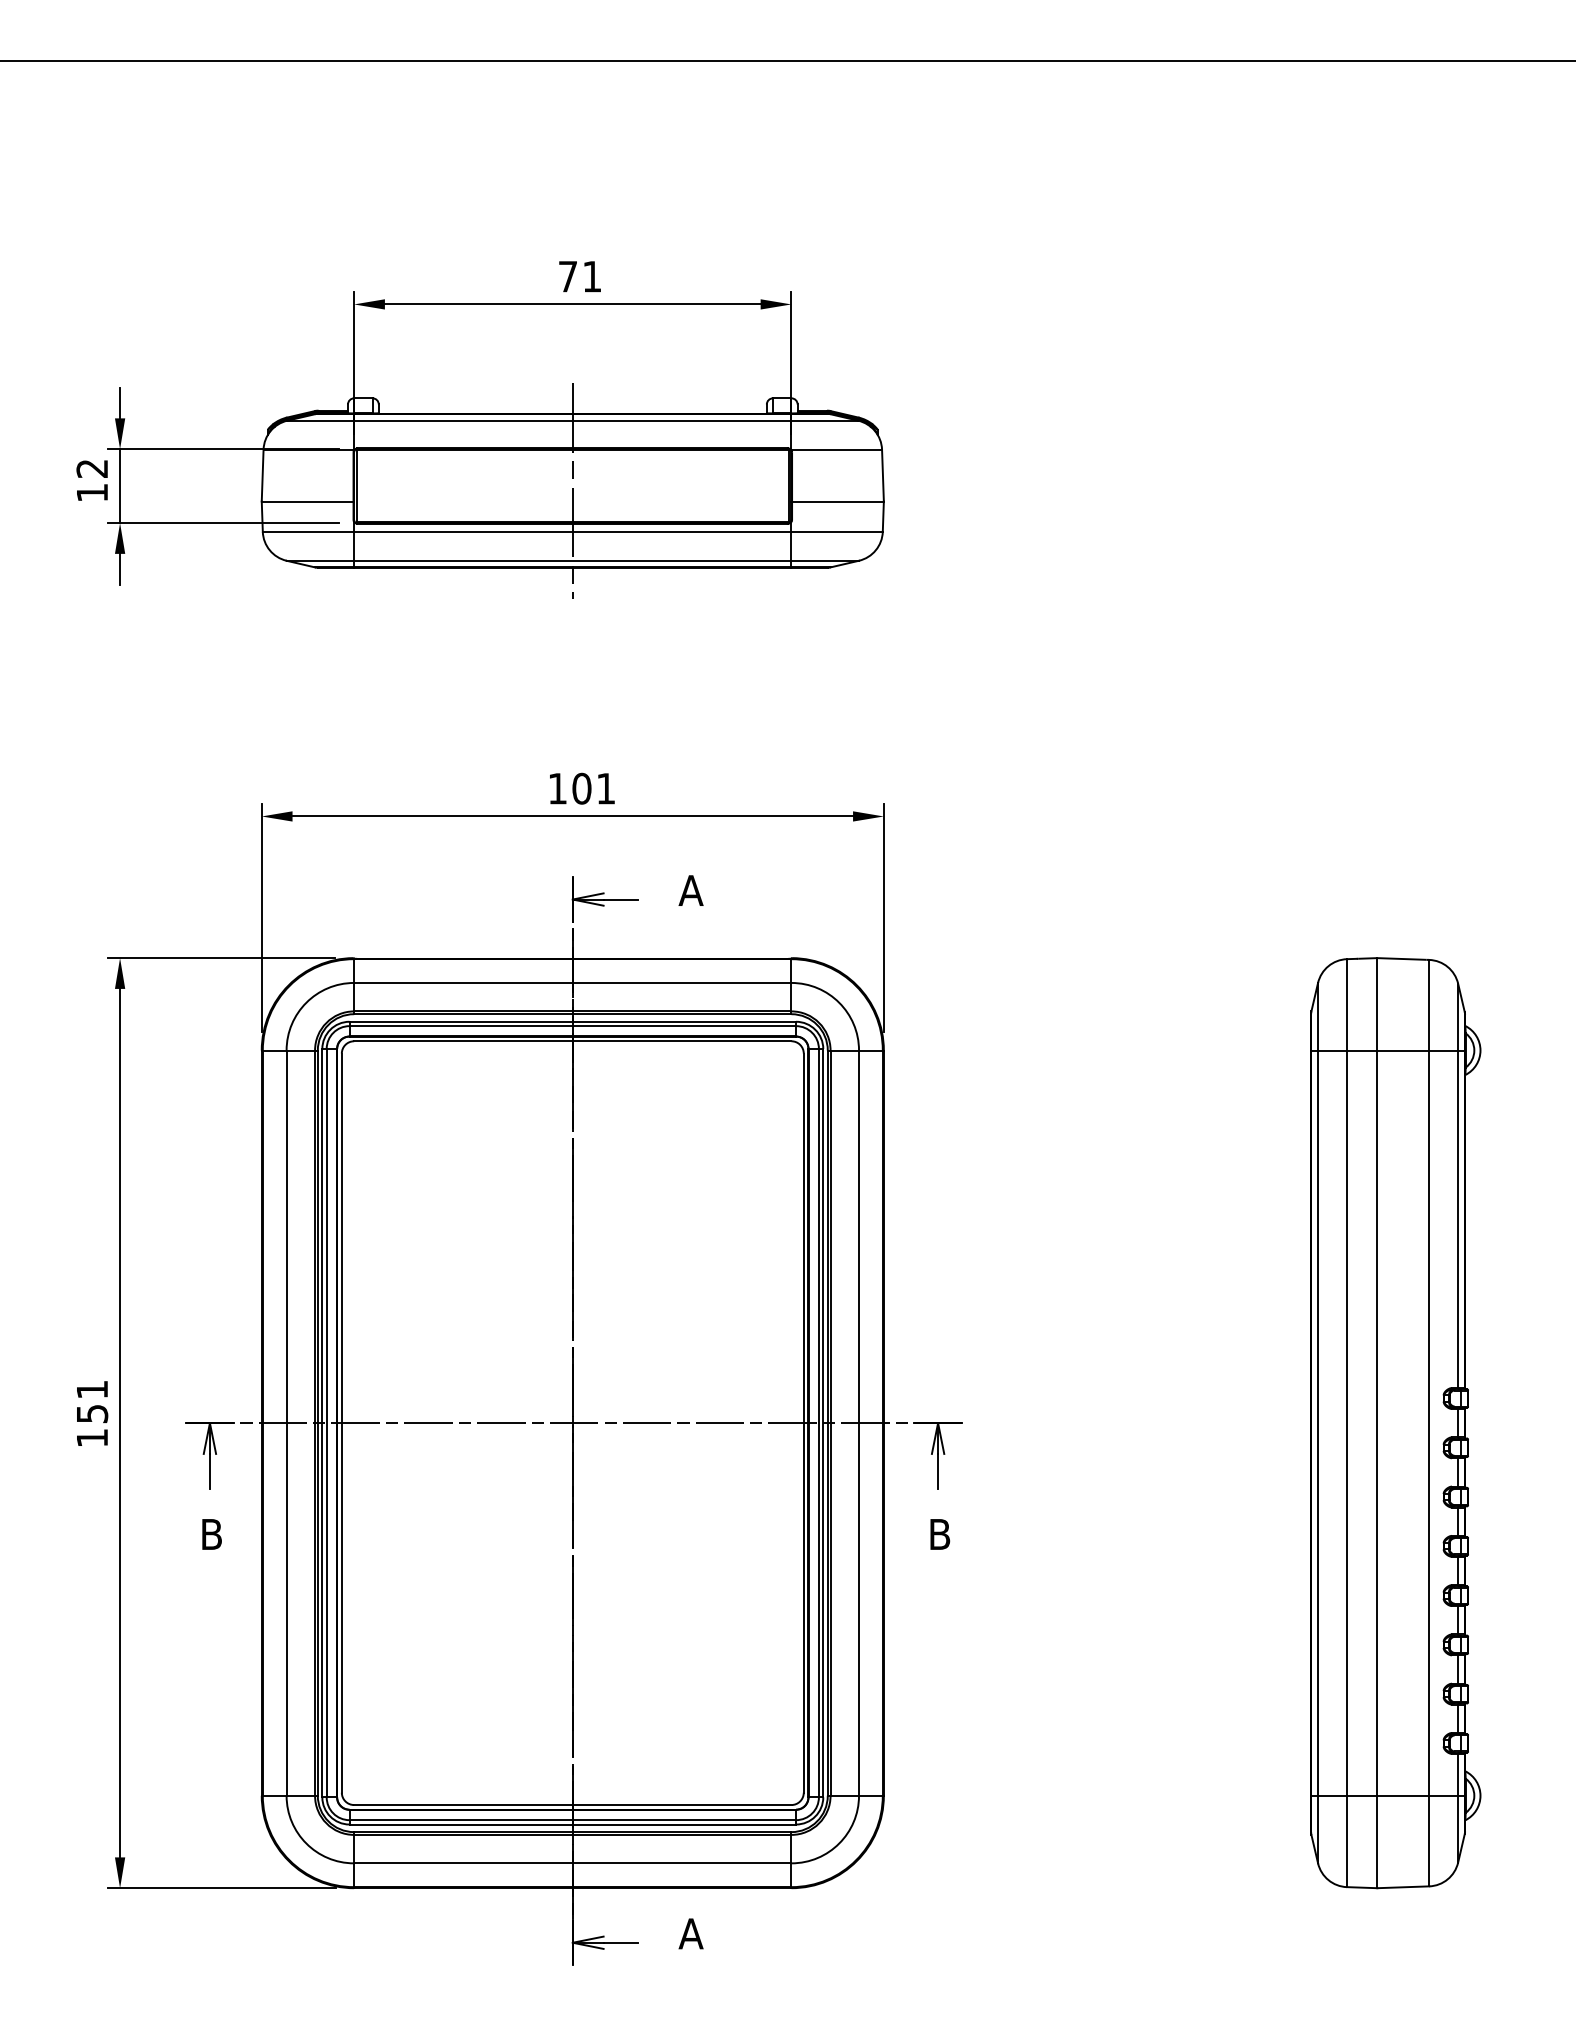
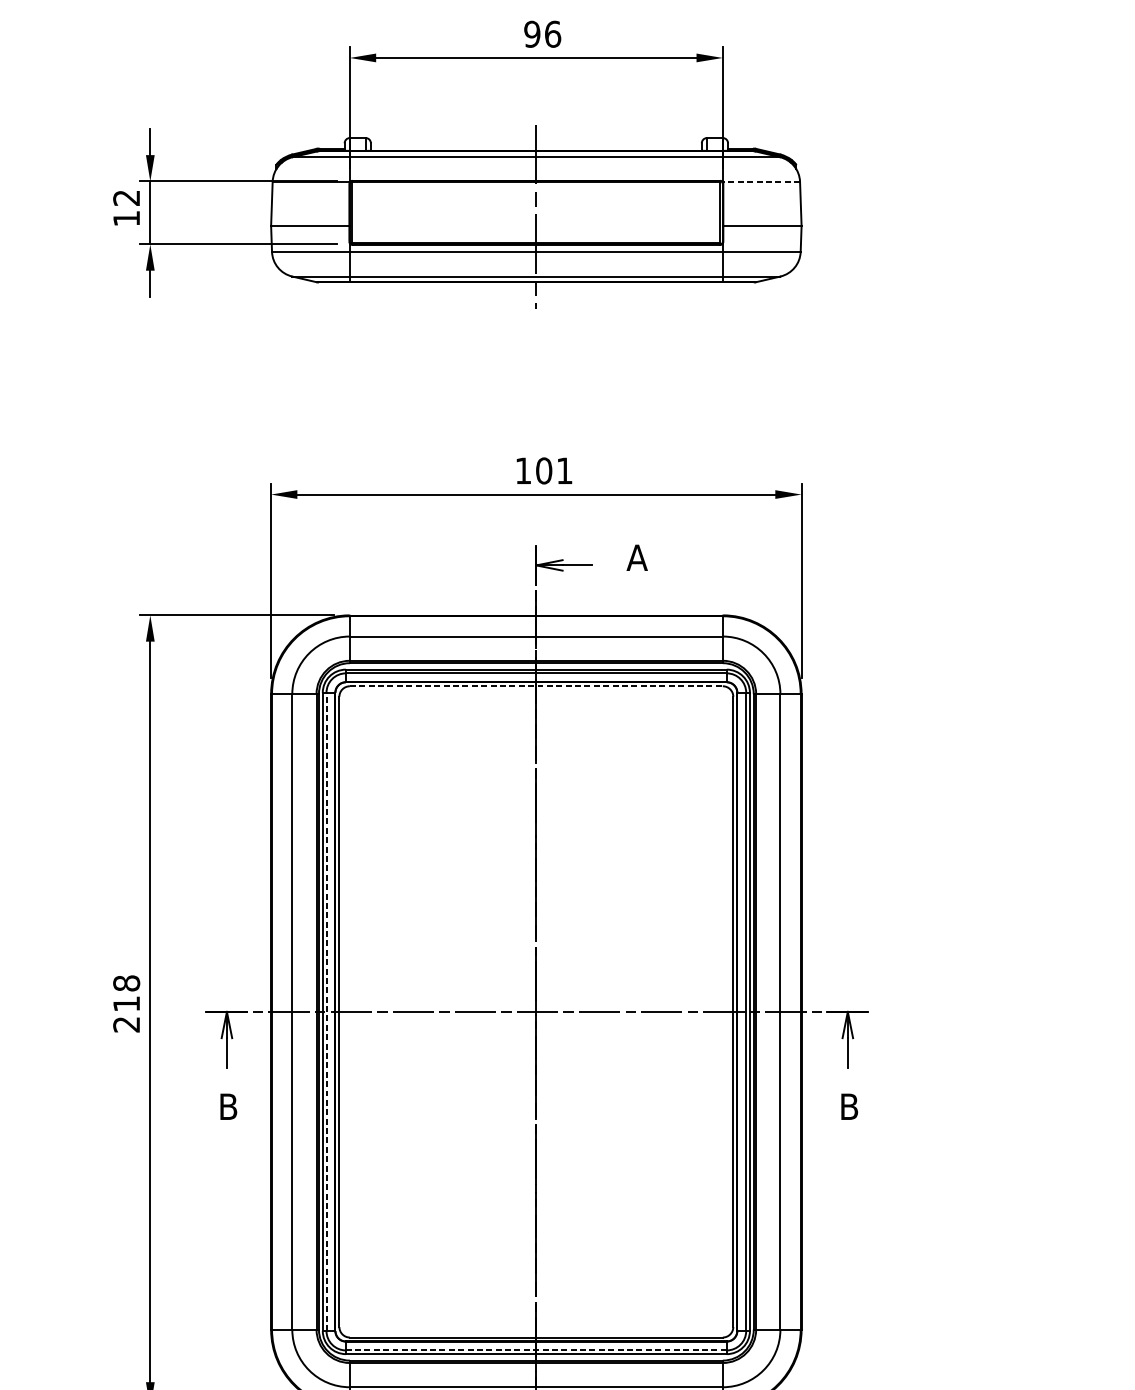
text: (579, 276) -> (542, 34), 71 -> 96
line: (836, 449) -> (761, 181), solid -> dashed
line: (572, 1041) -> (536, 686), solid -> dashed
text: (92, 1413) -> (126, 1003), 151 -> 218
line: (326, 1422) -> (326, 1011), solid -> dashed
line: (572, 1820) -> (536, 1350), solid -> dashed

